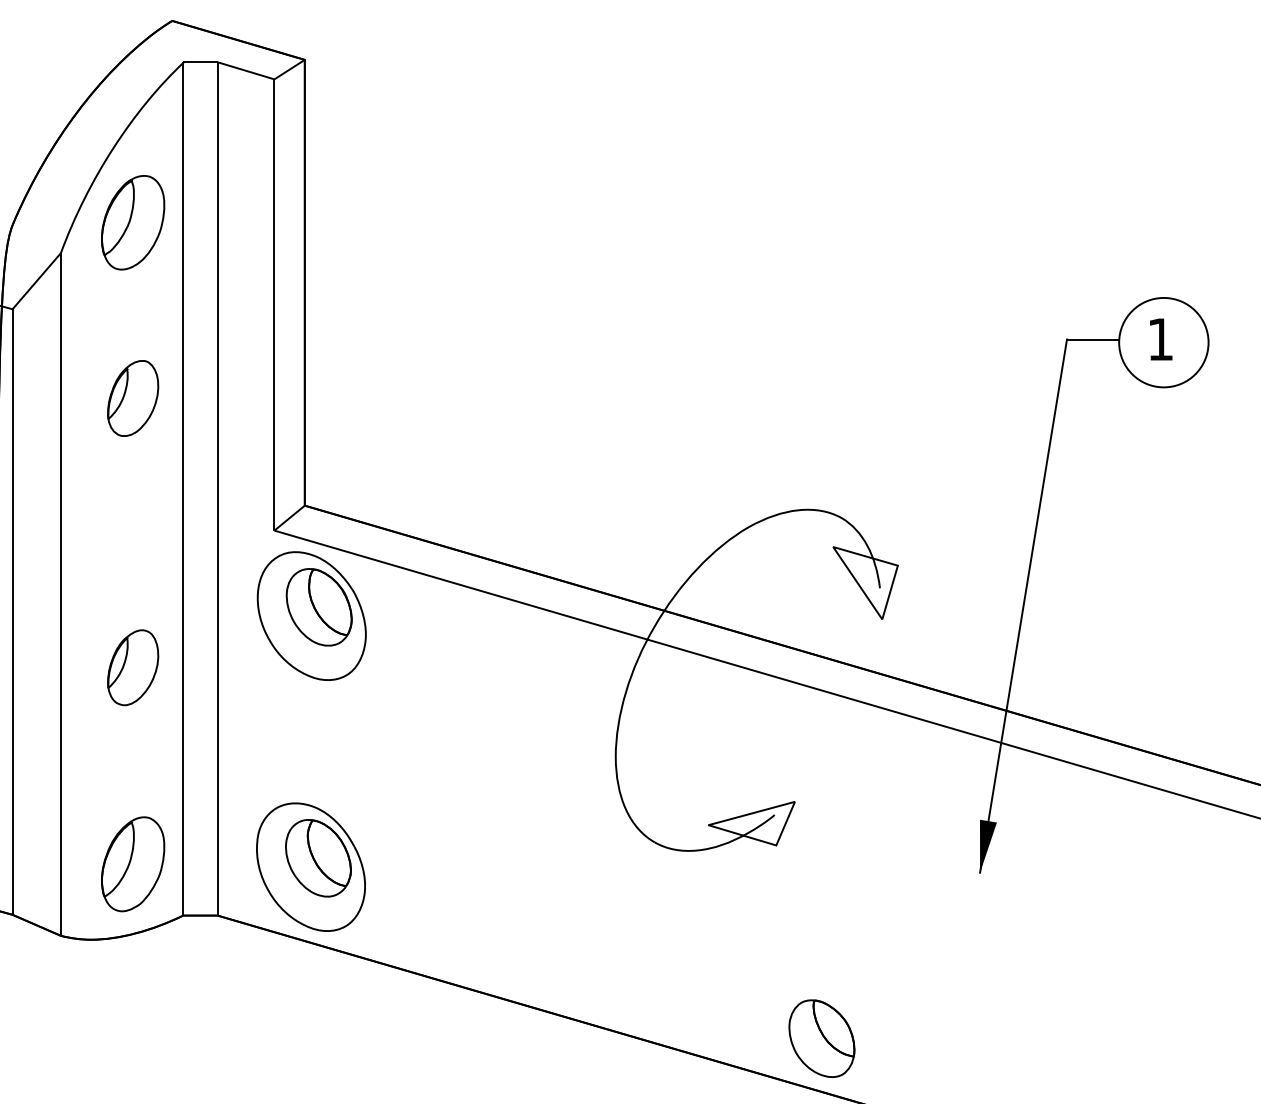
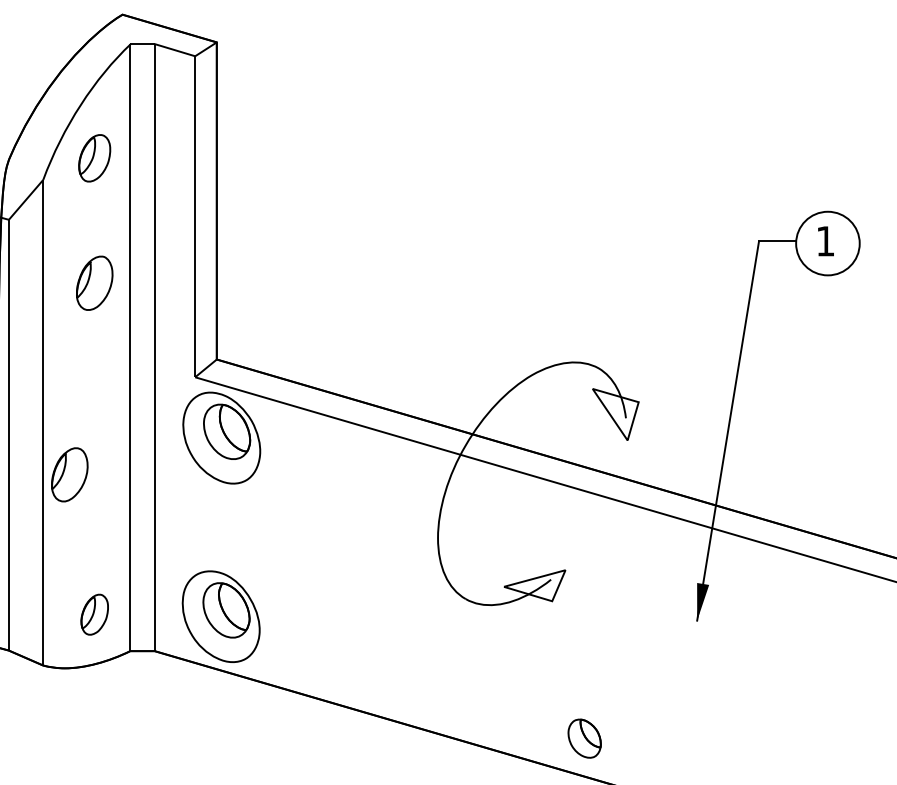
part: (133, 222) -> (94, 158), size x0.7
part: (133, 667) -> (70, 474), moved
part: (133, 864) -> (94, 614), size x0.6
part: (821, 1038) -> (584, 738), size x0.7

